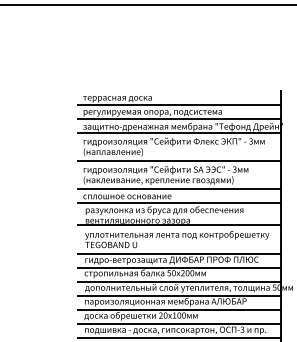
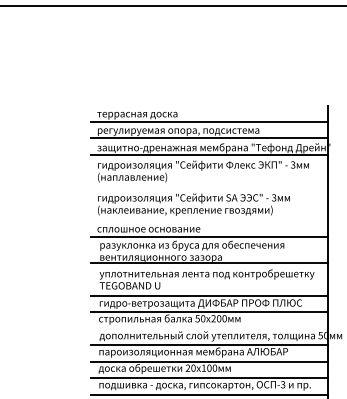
line: (179, 160) -> (209, 187), removed
line: (179, 189) -> (209, 221), removed
line: (179, 281) -> (209, 328), removed

